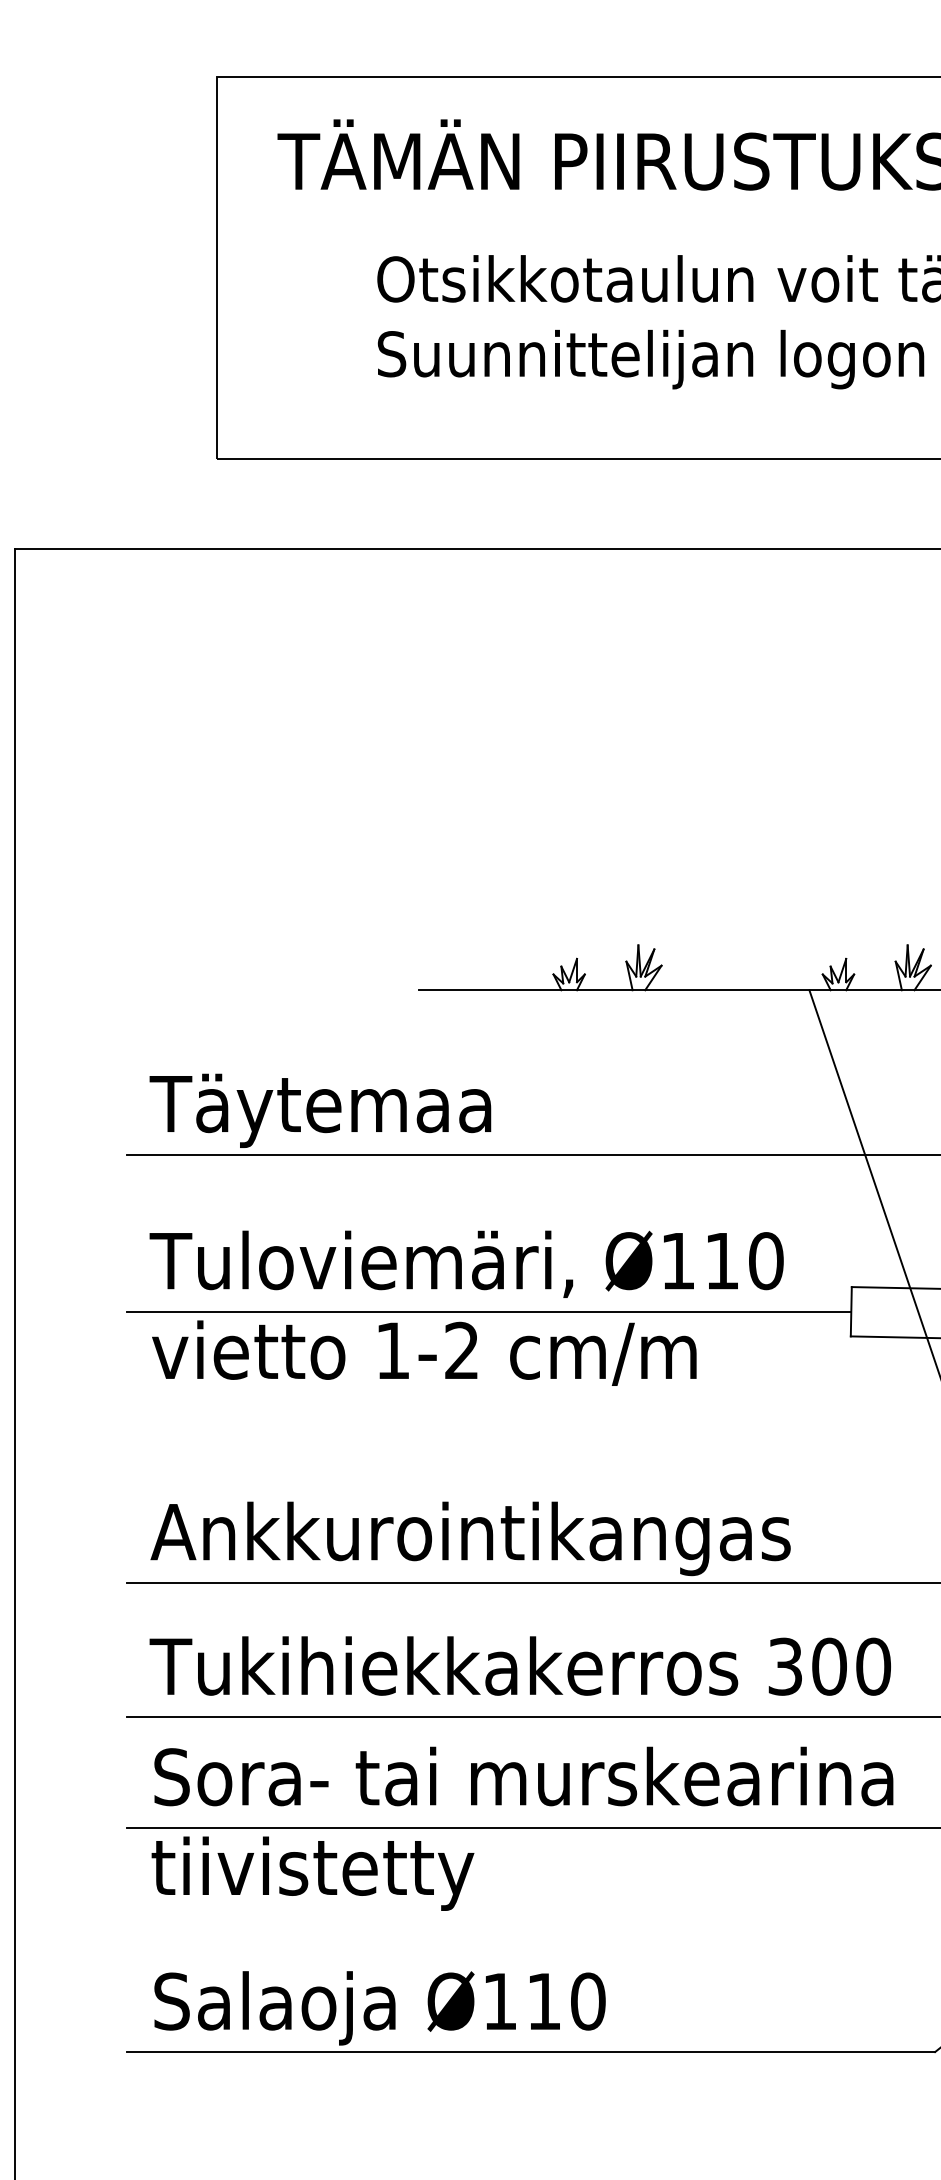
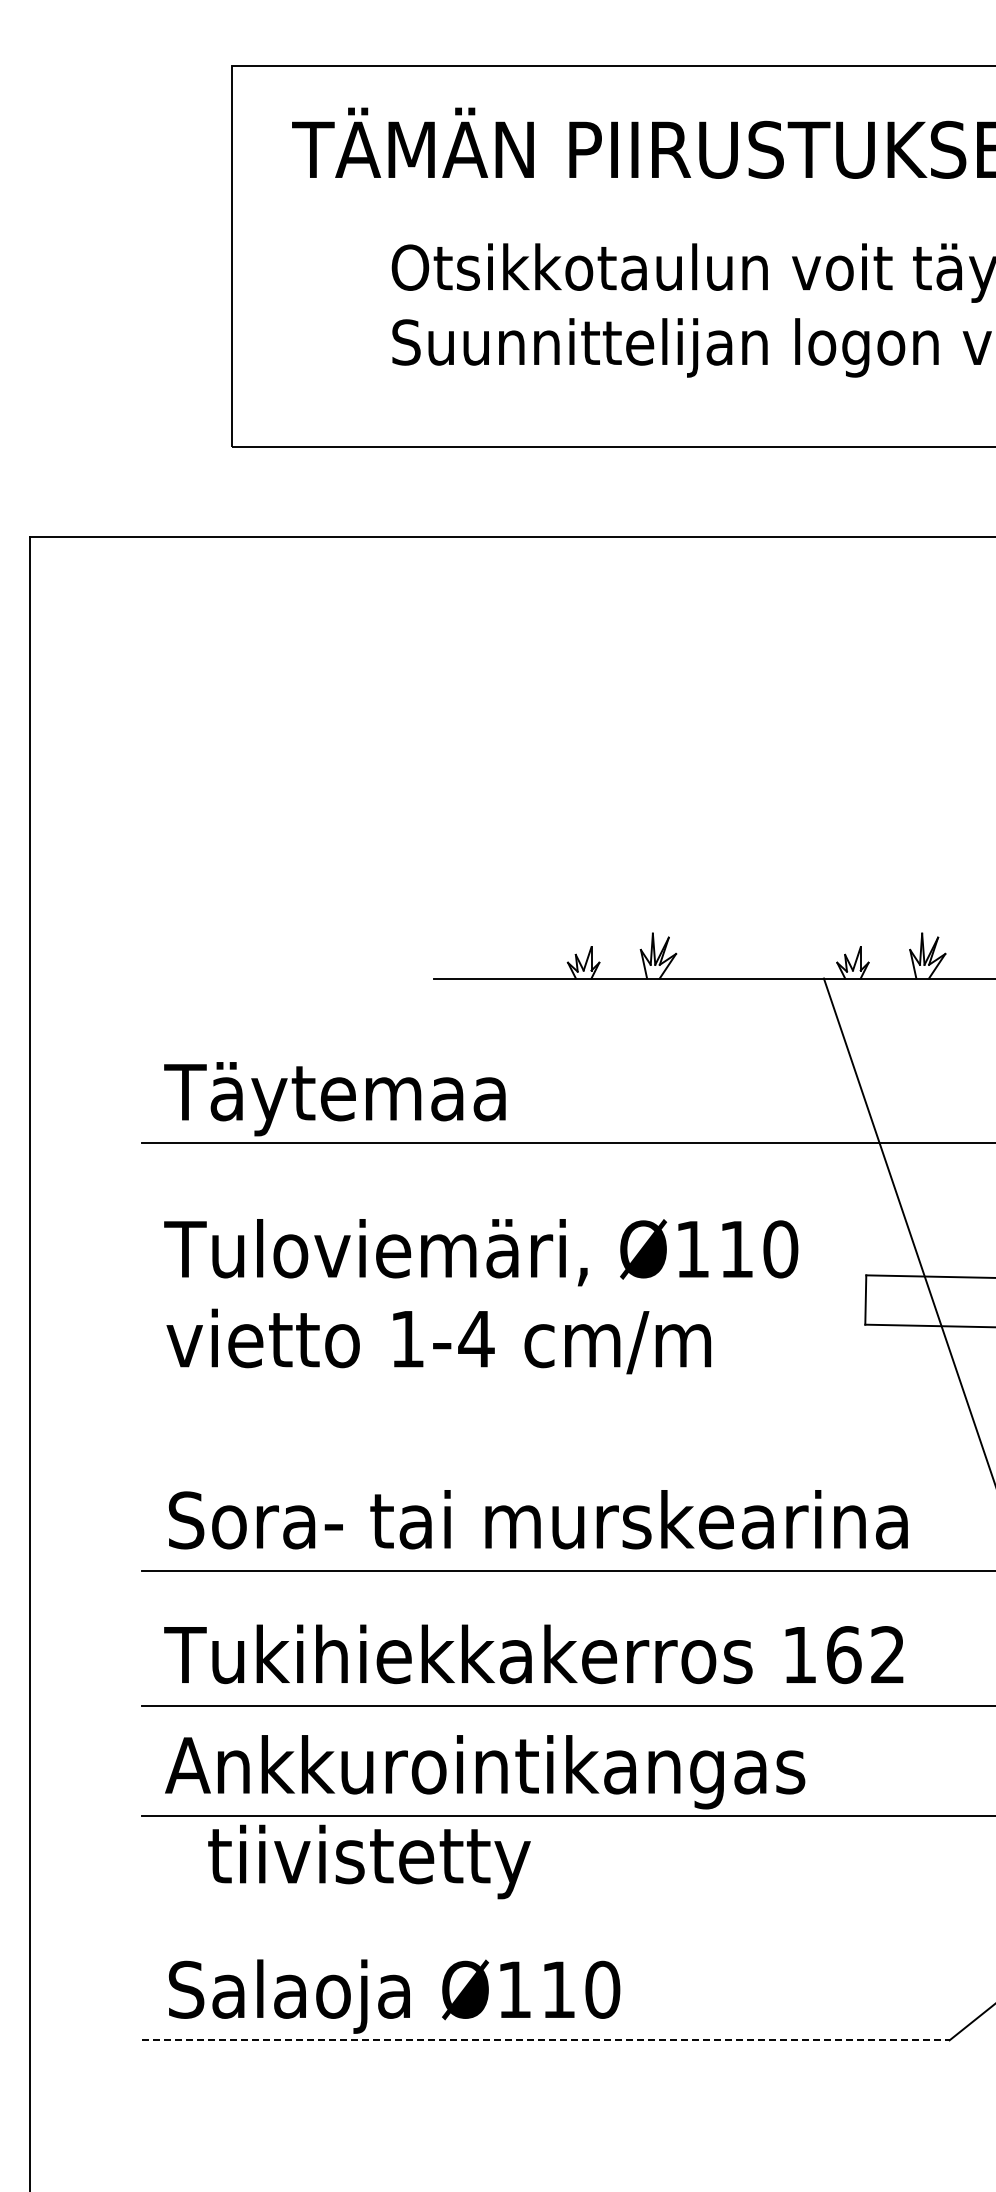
line: (489, 1311) -> (503, 1299), removed
text: (462, 1350) -> (476, 1338), 1-2 -> 1-4
text: (522, 1539) -> (536, 1527), Ankkurointikangas -> Sora- tai murskearina
text: (830, 1667) -> (844, 1655), 300 -> 162
text: (522, 1784) -> (536, 1772), Sora- tai murskearina -> Ankkurointikangas
text: (313, 1873) -> (369, 1861), moved
line: (531, 2052) -> (545, 2040), solid -> dashed

